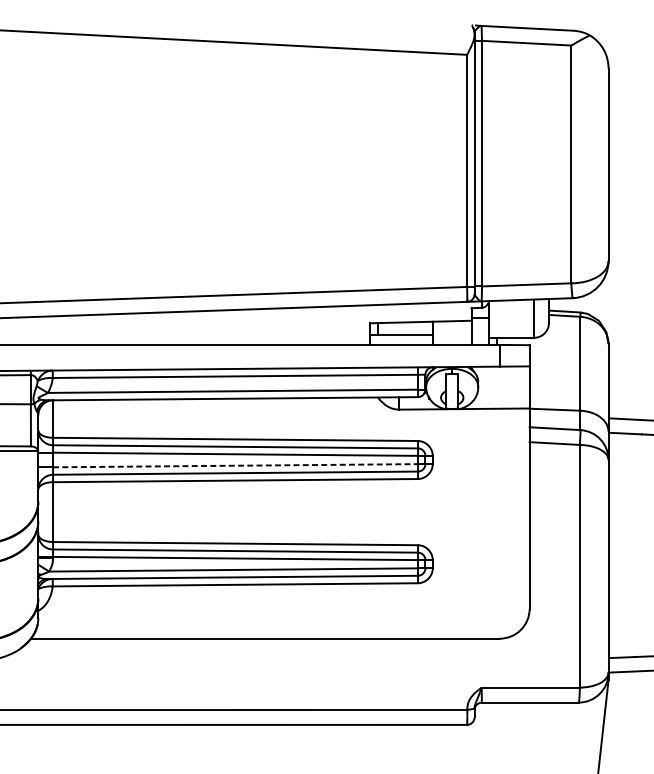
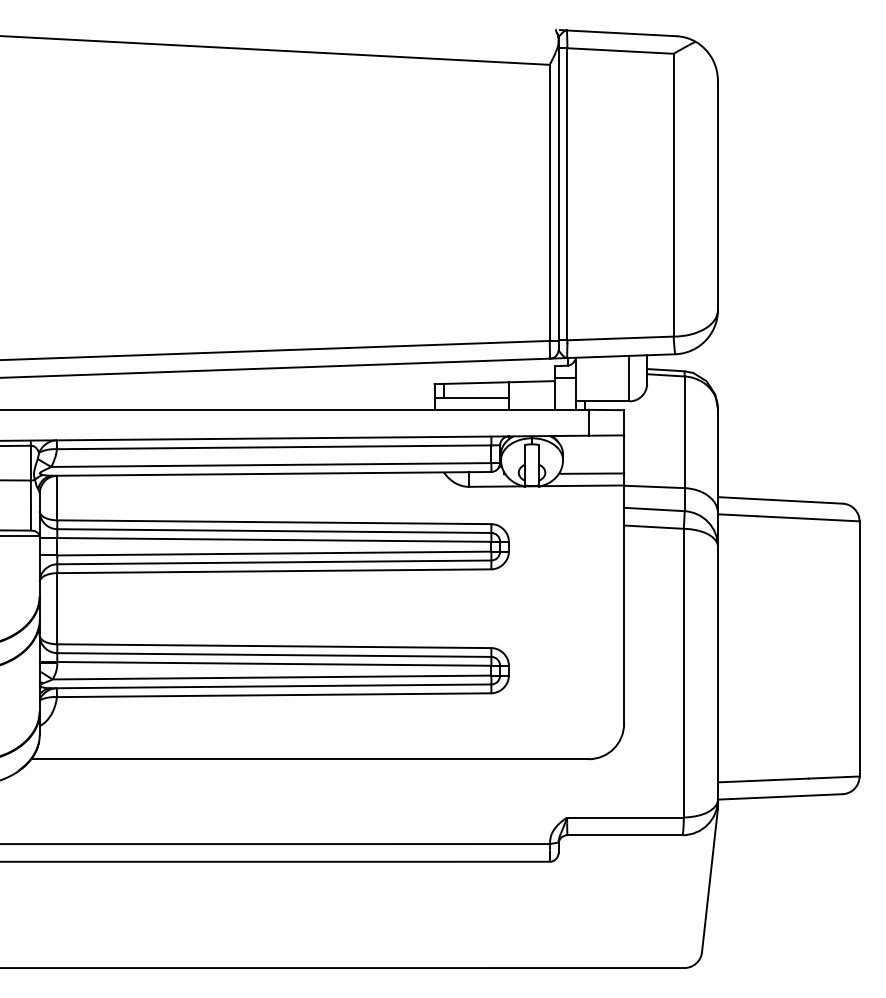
line: (502, 398) -> (591, 473), added
line: (235, 465) -> (274, 553), dashed -> solid

